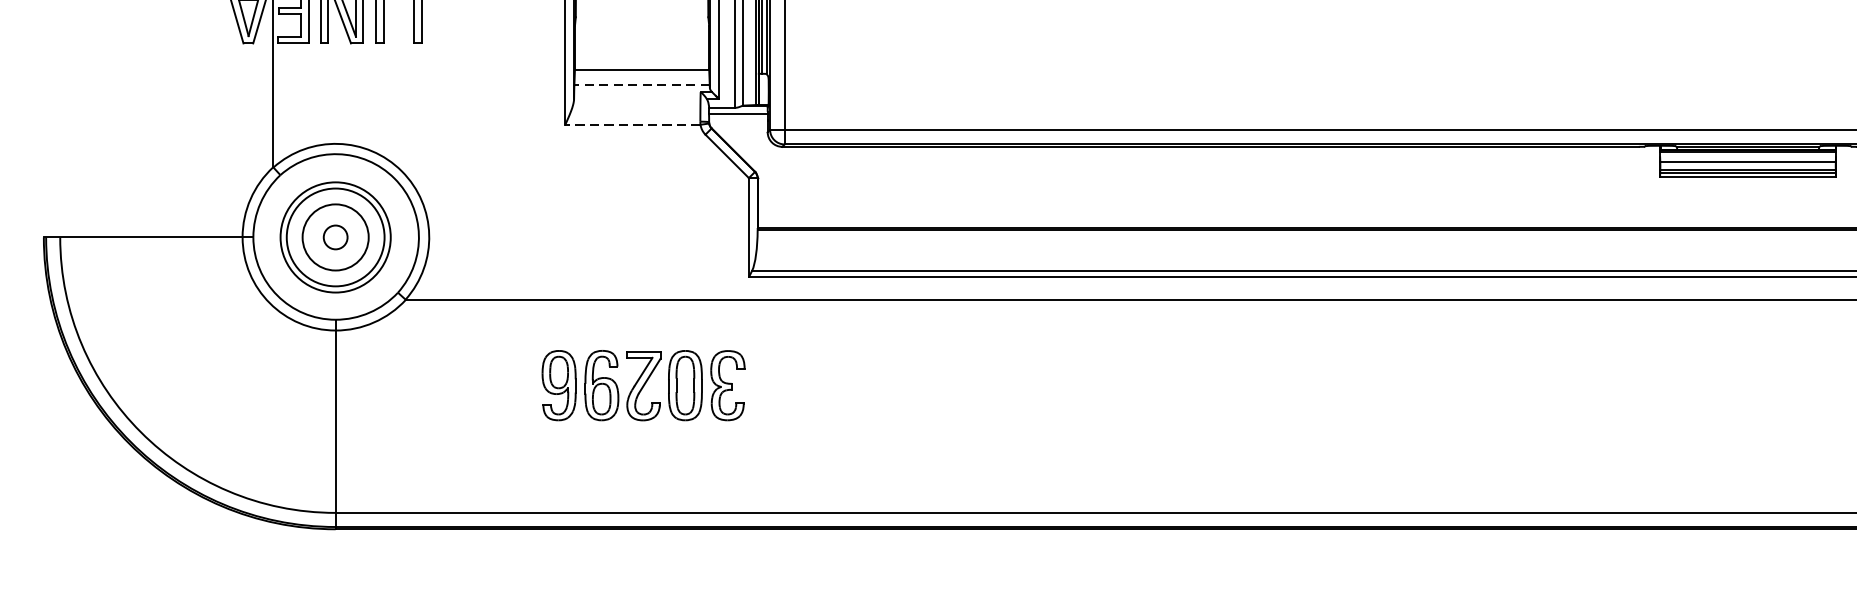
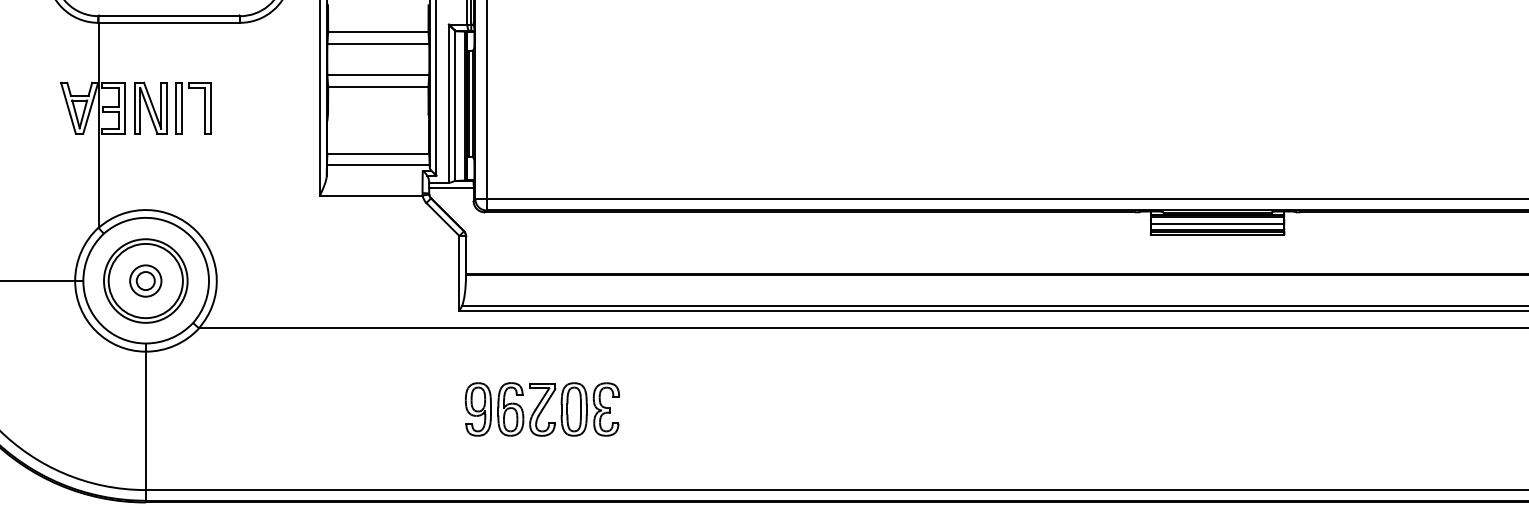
line: (640, 85) -> (377, 165), dashed -> solid
line: (631, 124) -> (370, 195), dashed -> solid
circle: (335, 236) -> (145, 280), size x0.62
part: (642, 385) -> (541, 409), moved

